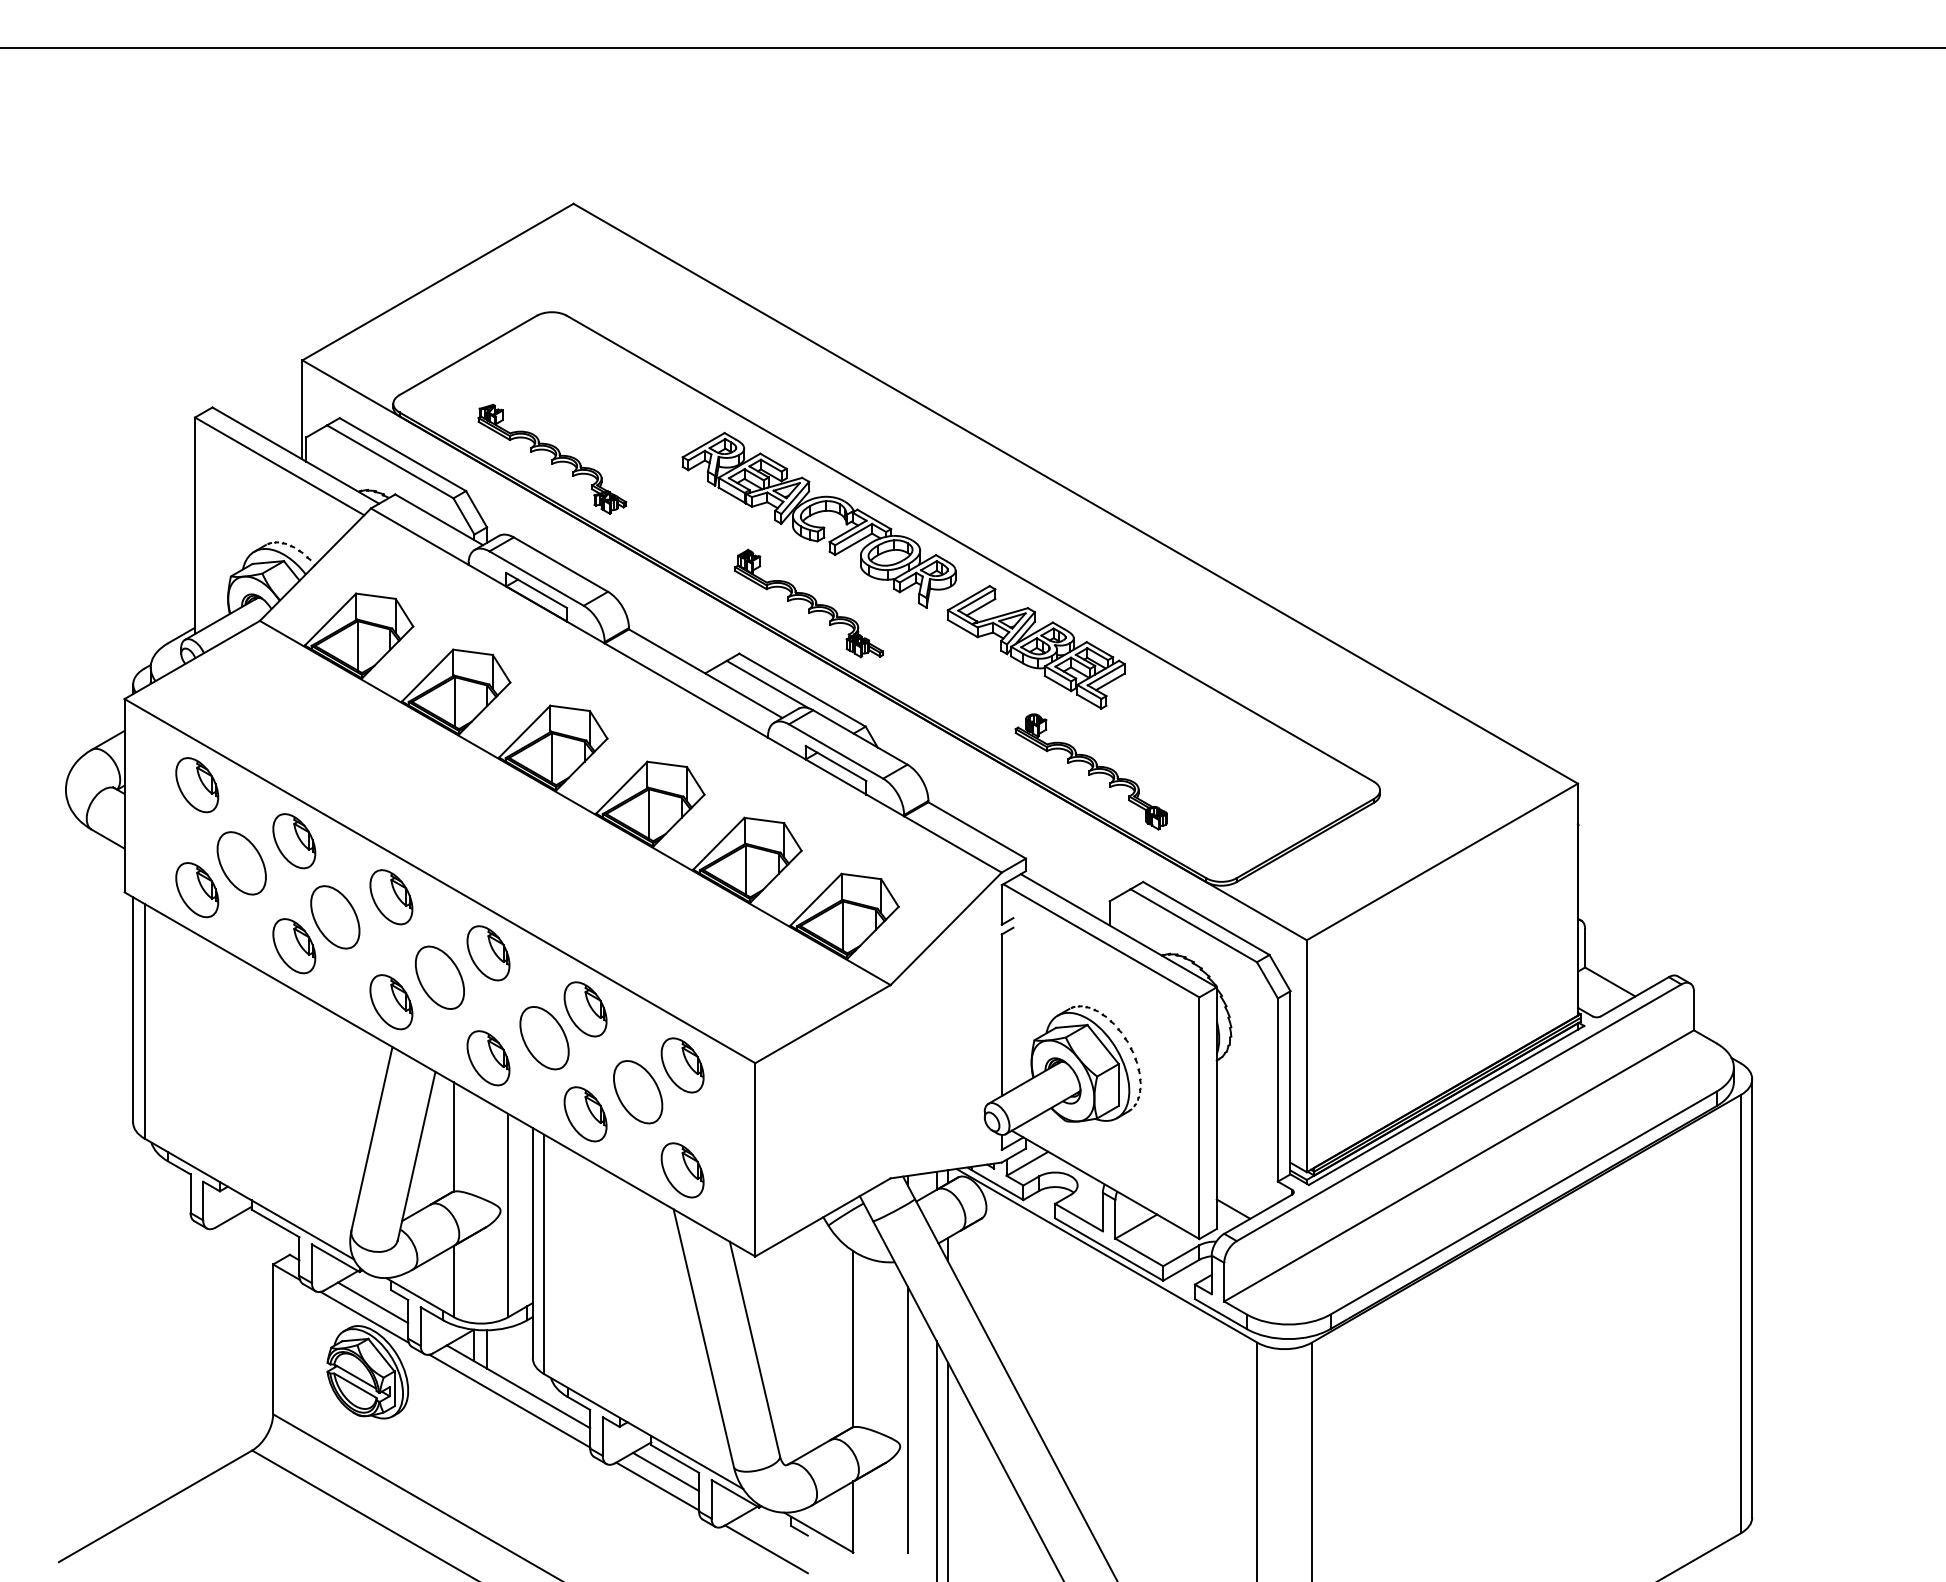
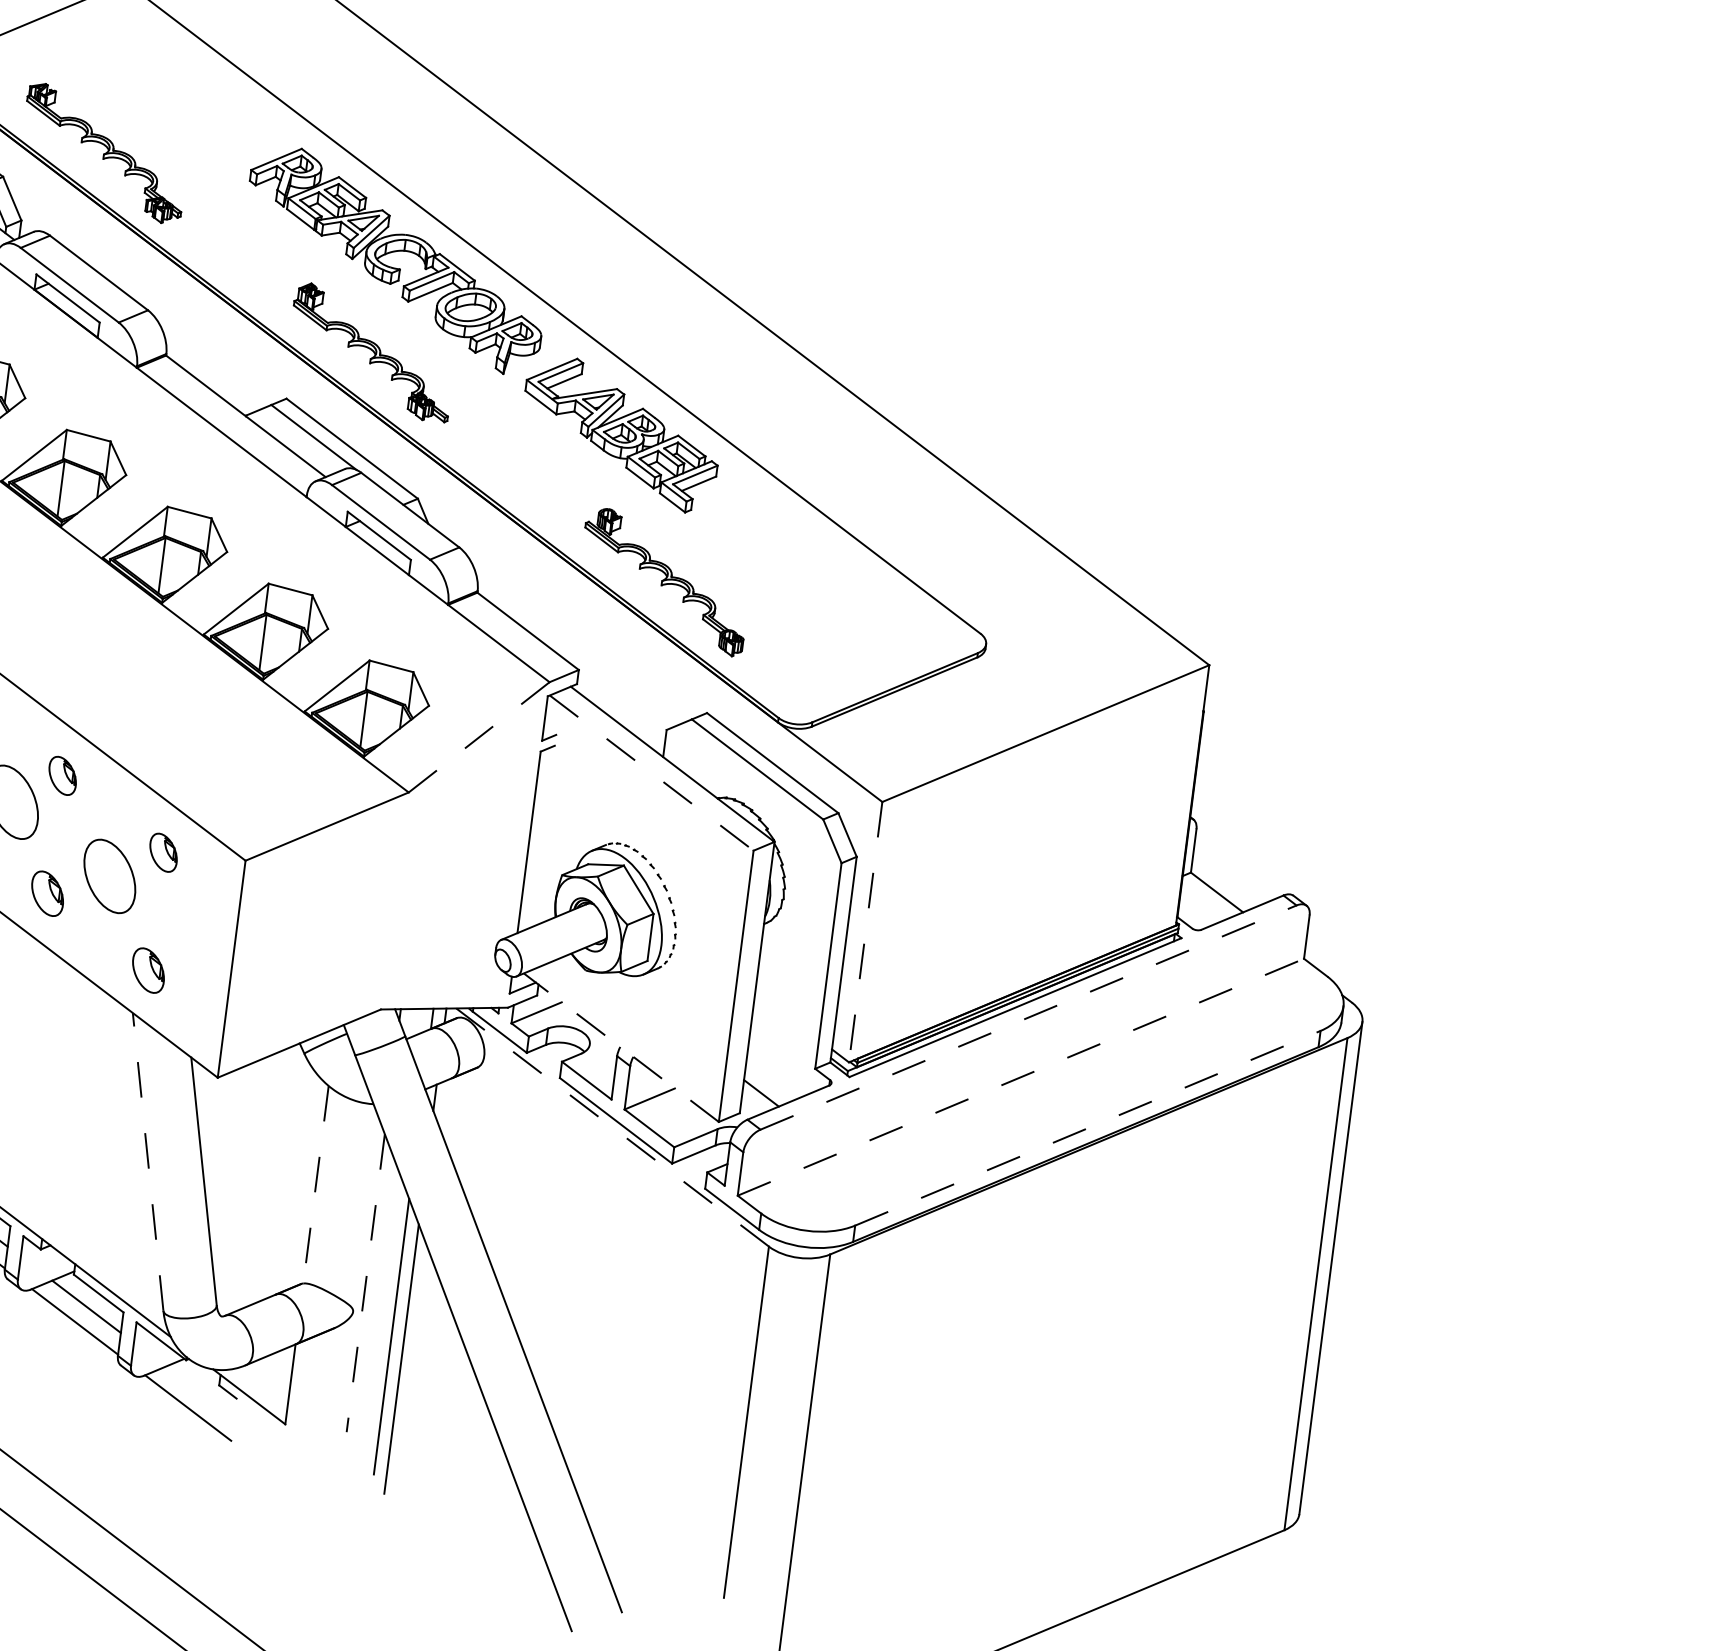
line: (946, 928) -> (479, 736), solid -> dashed
line: (1101, 941) -> (651, 773), solid -> dashed
part: (585, 1009) -> (62, 776), size x0.6
line: (1306, 1056) -> (865, 932), solid -> dashed
part: (682, 1065) -> (163, 852), size x0.6
line: (1459, 1112) -> (1029, 1017), solid -> dashed
part: (585, 1114) -> (47, 893), size x0.7
line: (1459, 1165) -> (1021, 1076), solid -> dashed
part: (682, 1170) -> (148, 970), size x0.7
line: (1105, 1184) -> (621, 1047), solid -> dashed
line: (1523, 1203) -> (1087, 1128), solid -> dashed
line: (1106, 1255) -> (612, 1127), solid -> dashed
line: (703, 1337) -> (147, 1161), solid -> dashed
line: (853, 1339) -> (316, 1185), solid -> dashed
line: (908, 1419) -> (366, 1282), solid -> dashed

